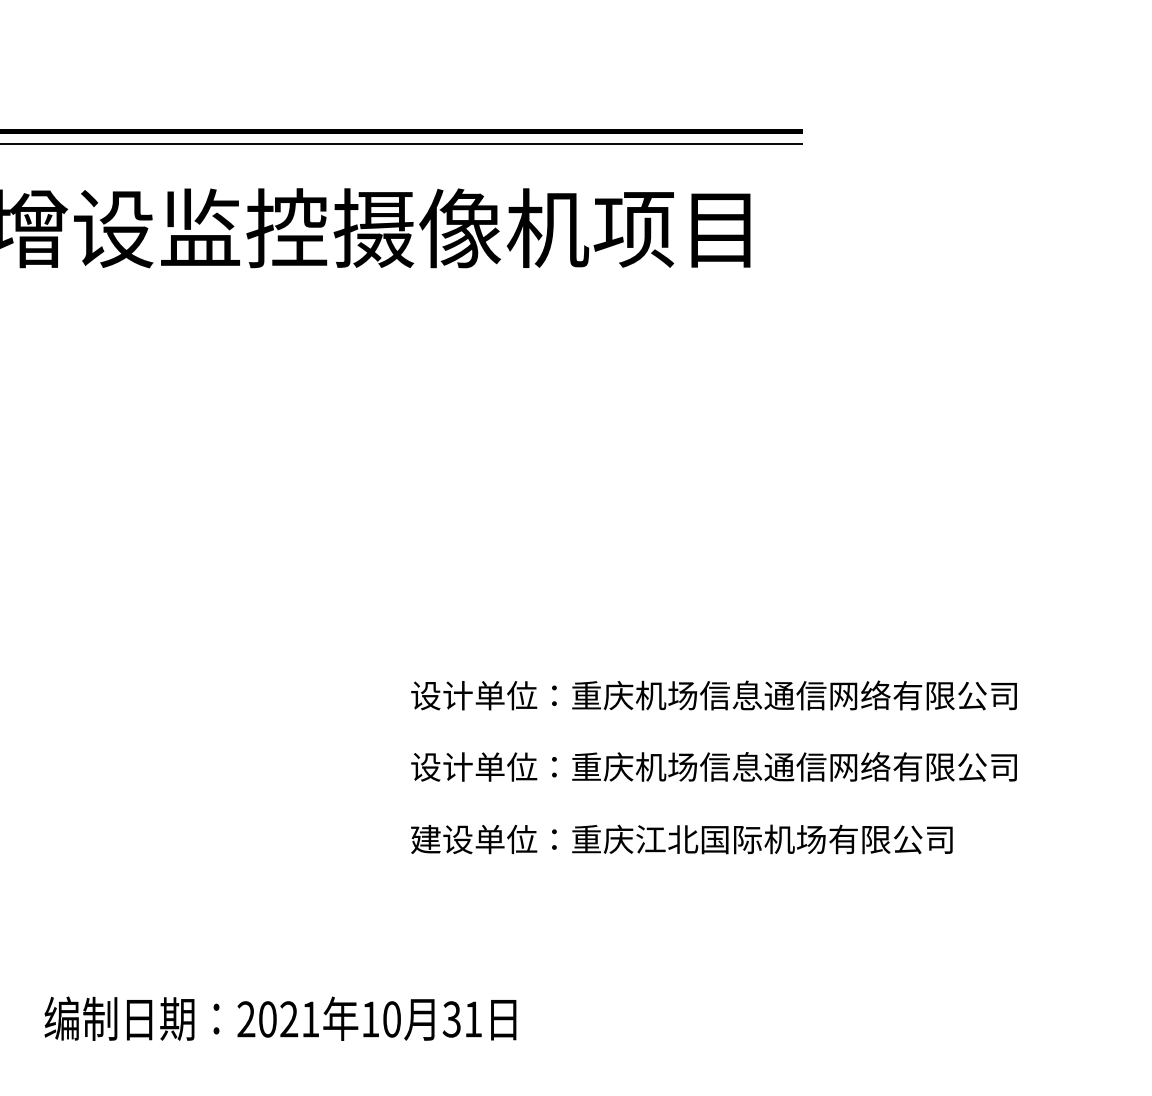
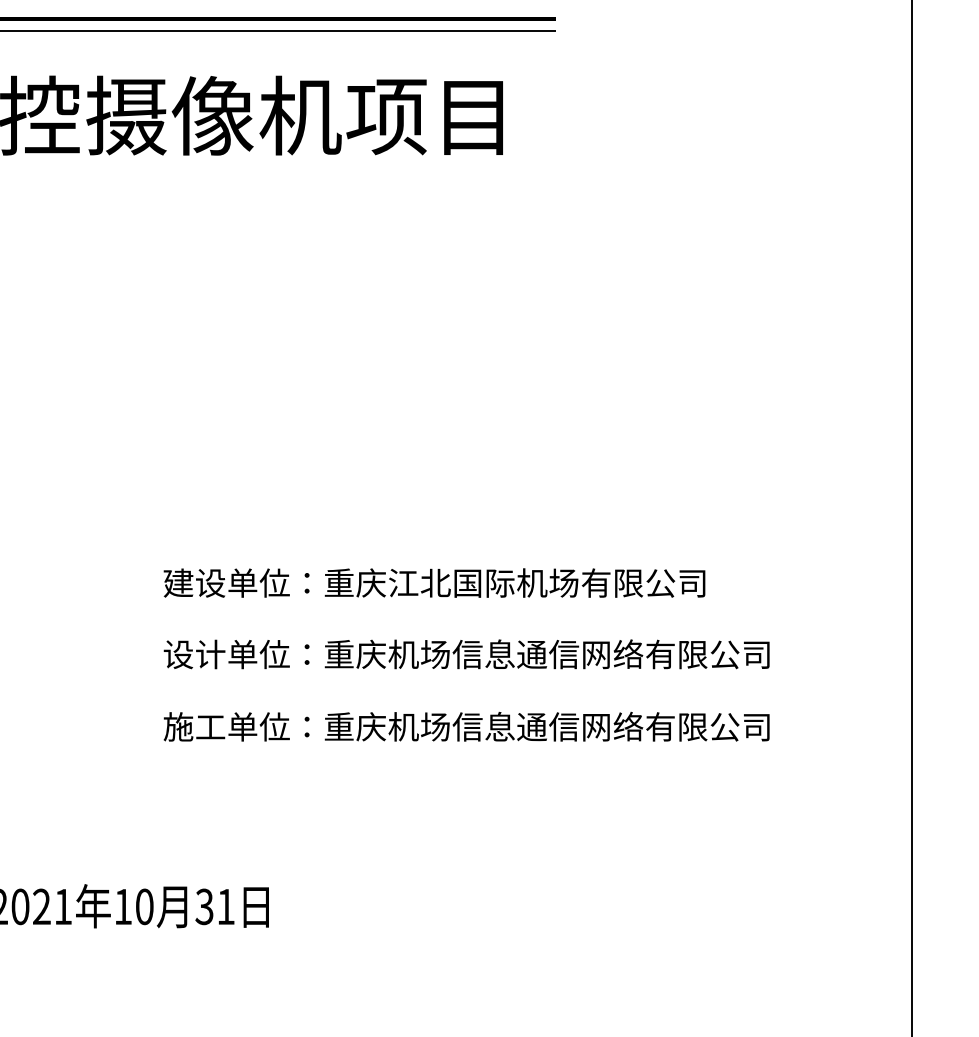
text: (713, 695) -> (466, 582), 设计单位：重庆机场信息通信网络有限公司 -> 建设单位：重庆江北国际机场有限公司
text: (713, 839) -> (466, 726), 建设单位：重庆江北国际机场有限公司 -> 施工单位：重庆机场信息通信网络有限公司

